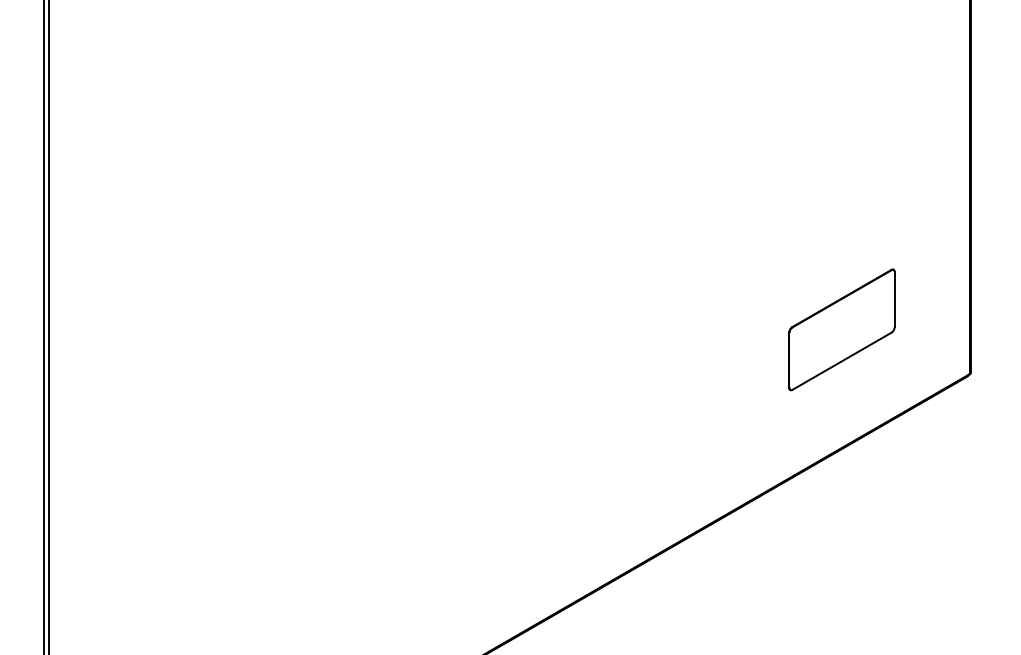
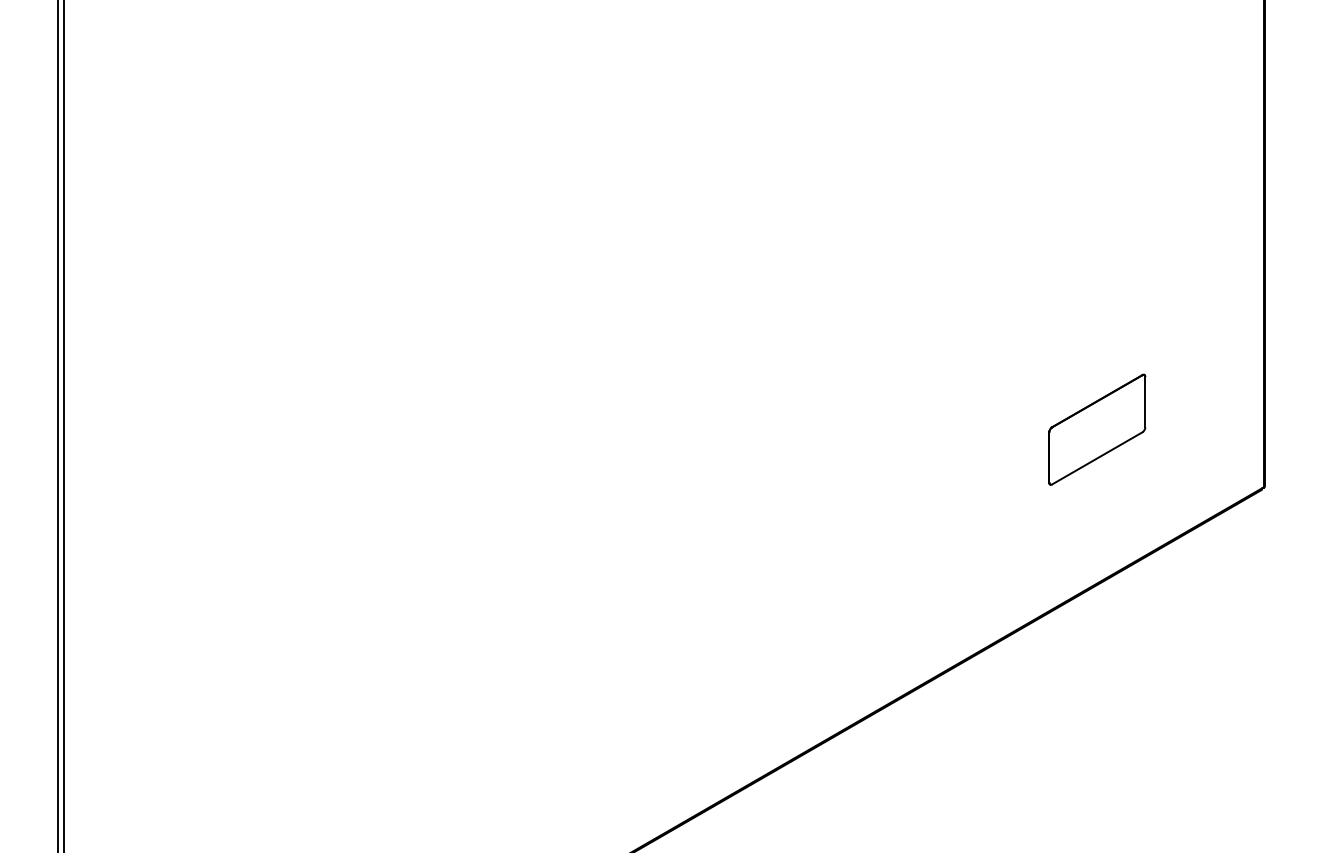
part: (841, 329) -> (1096, 429), size x0.7

